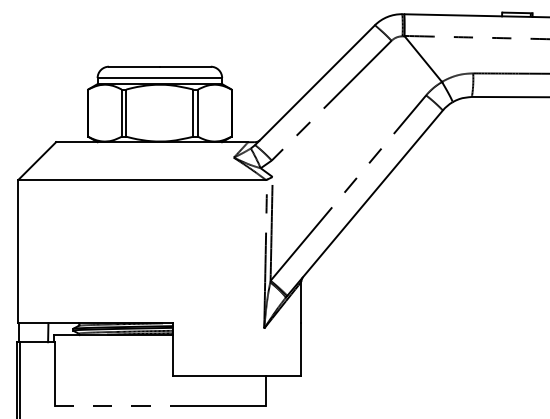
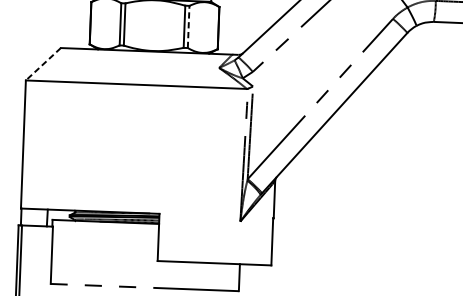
line: (198, 113) -> (189, 27), solid -> dashed
line: (37, 161) -> (43, 64), solid -> dashed

